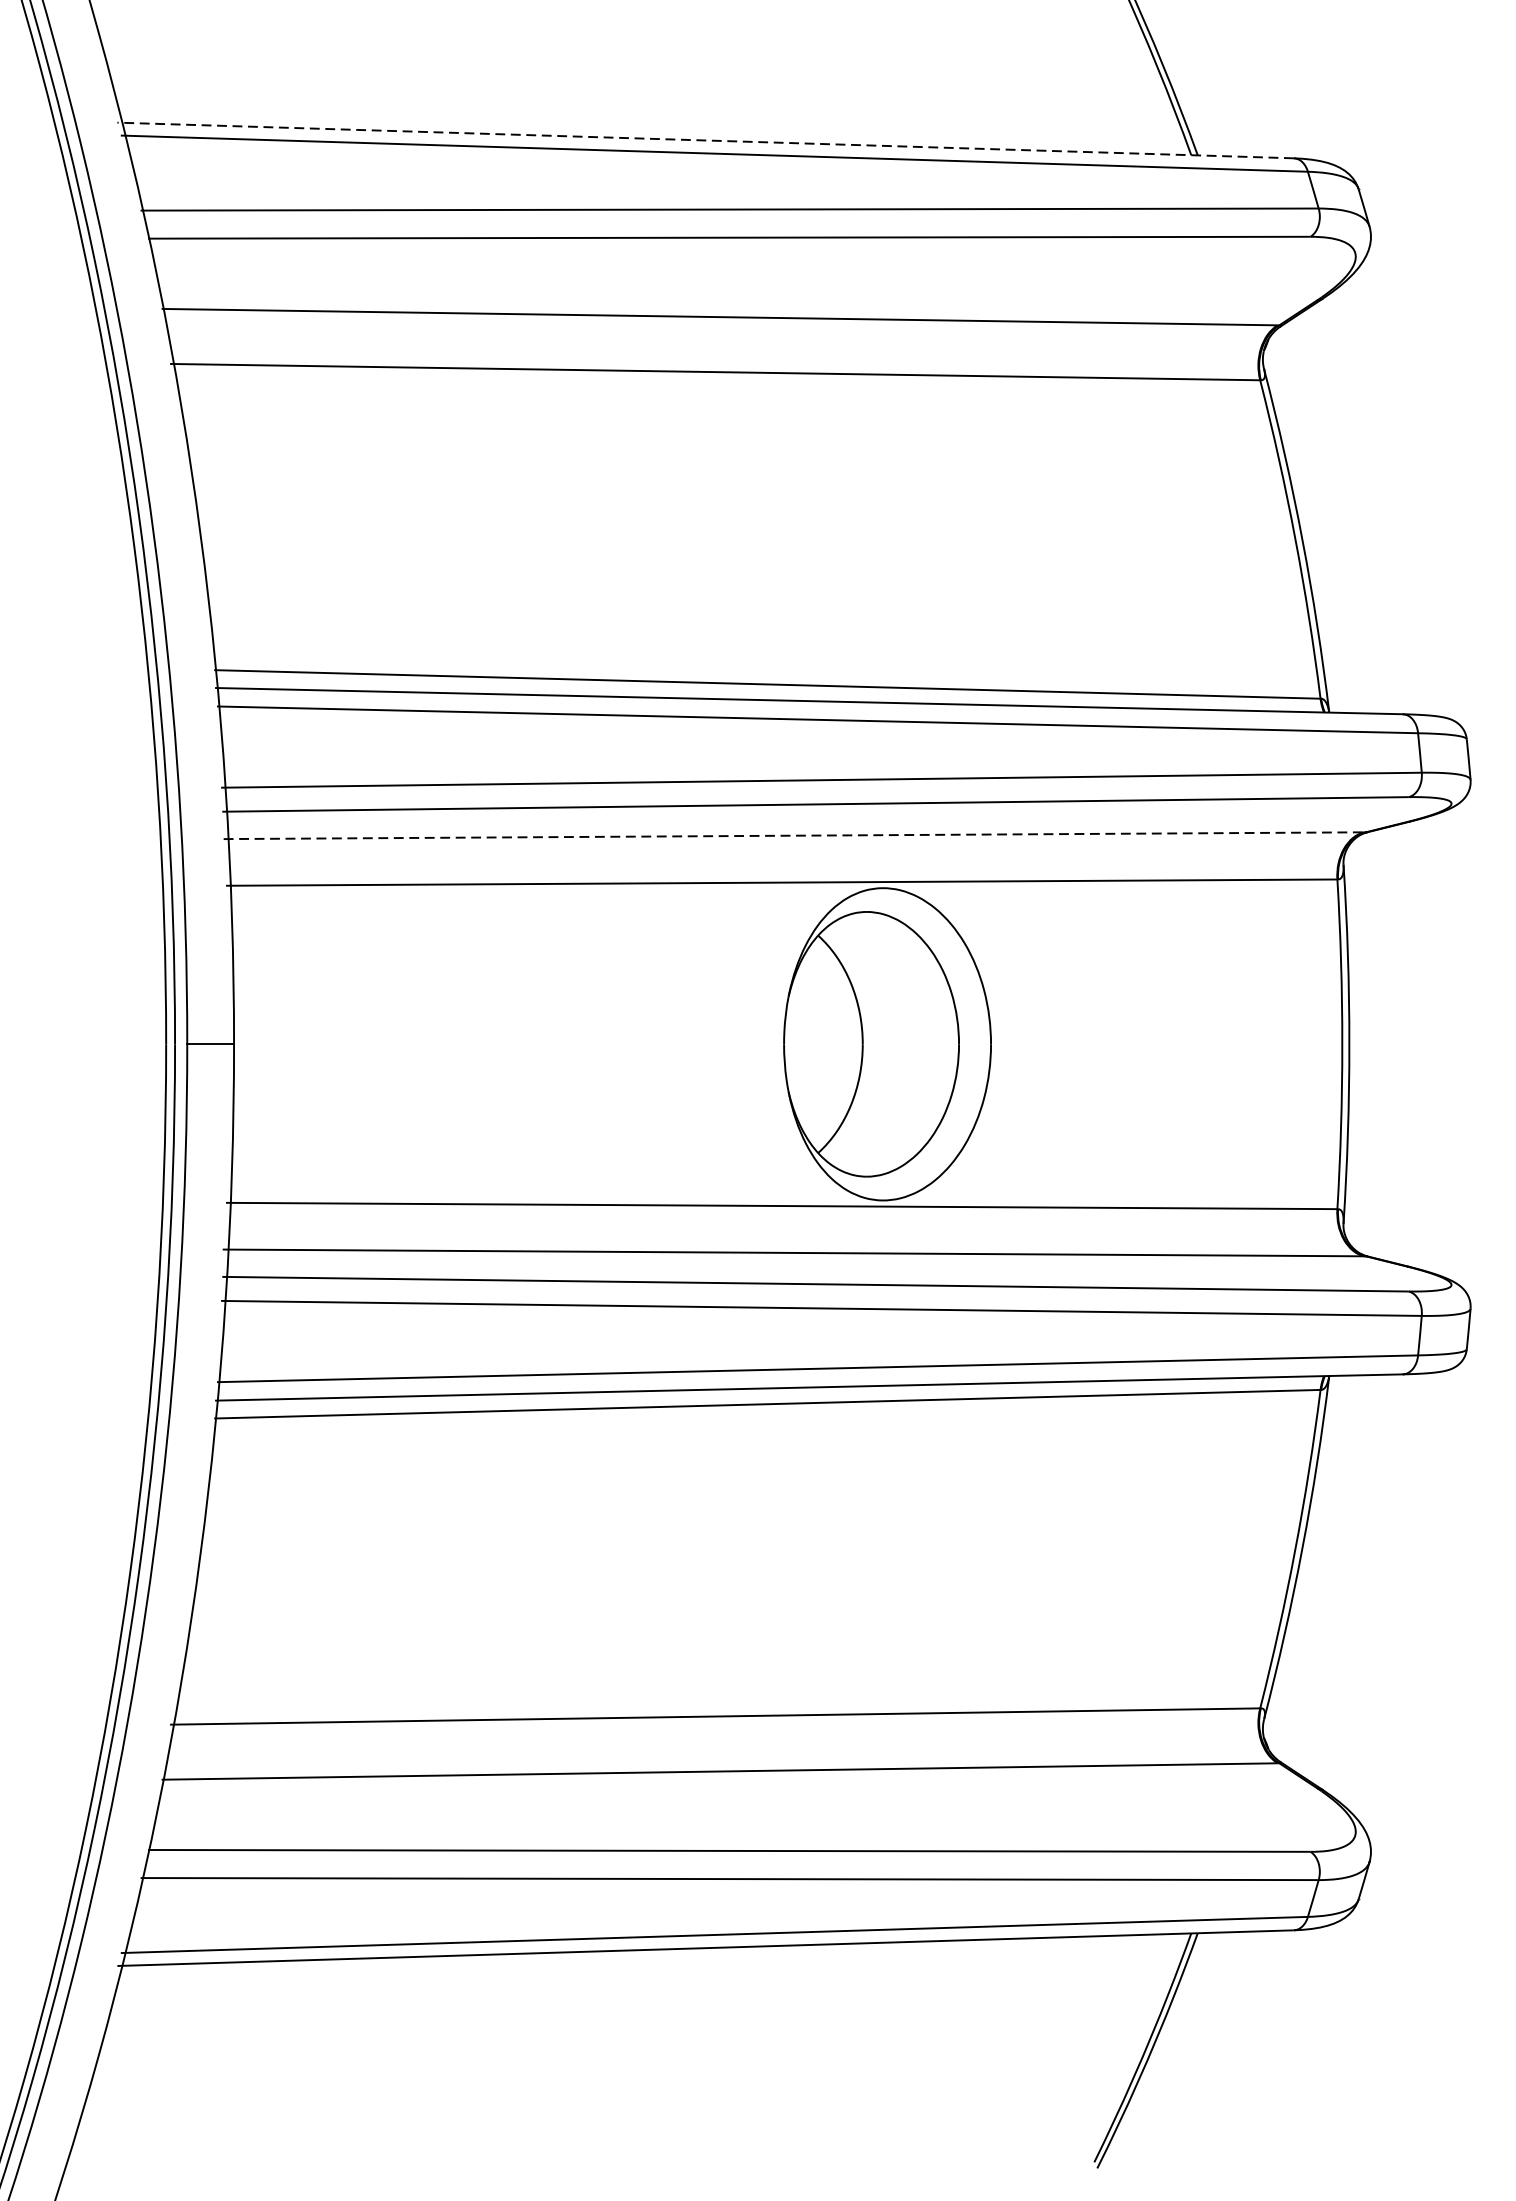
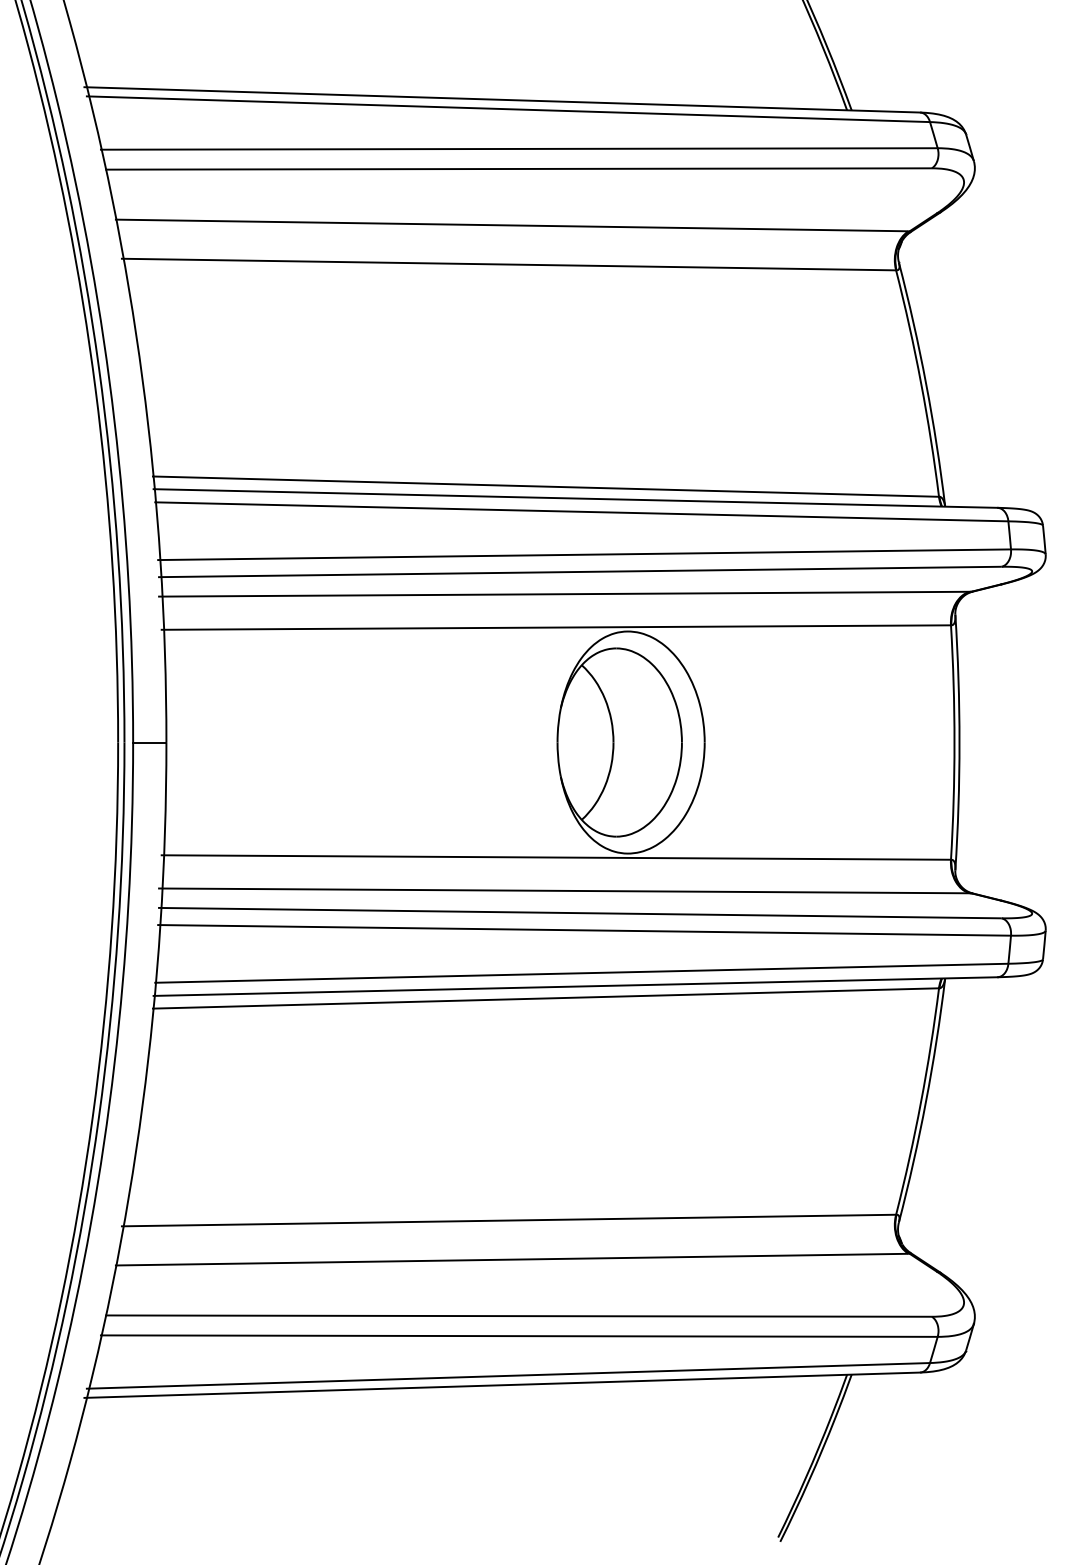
line: (705, 139) -> (501, 99), dashed -> solid
line: (793, 836) -> (564, 594), dashed -> solid

